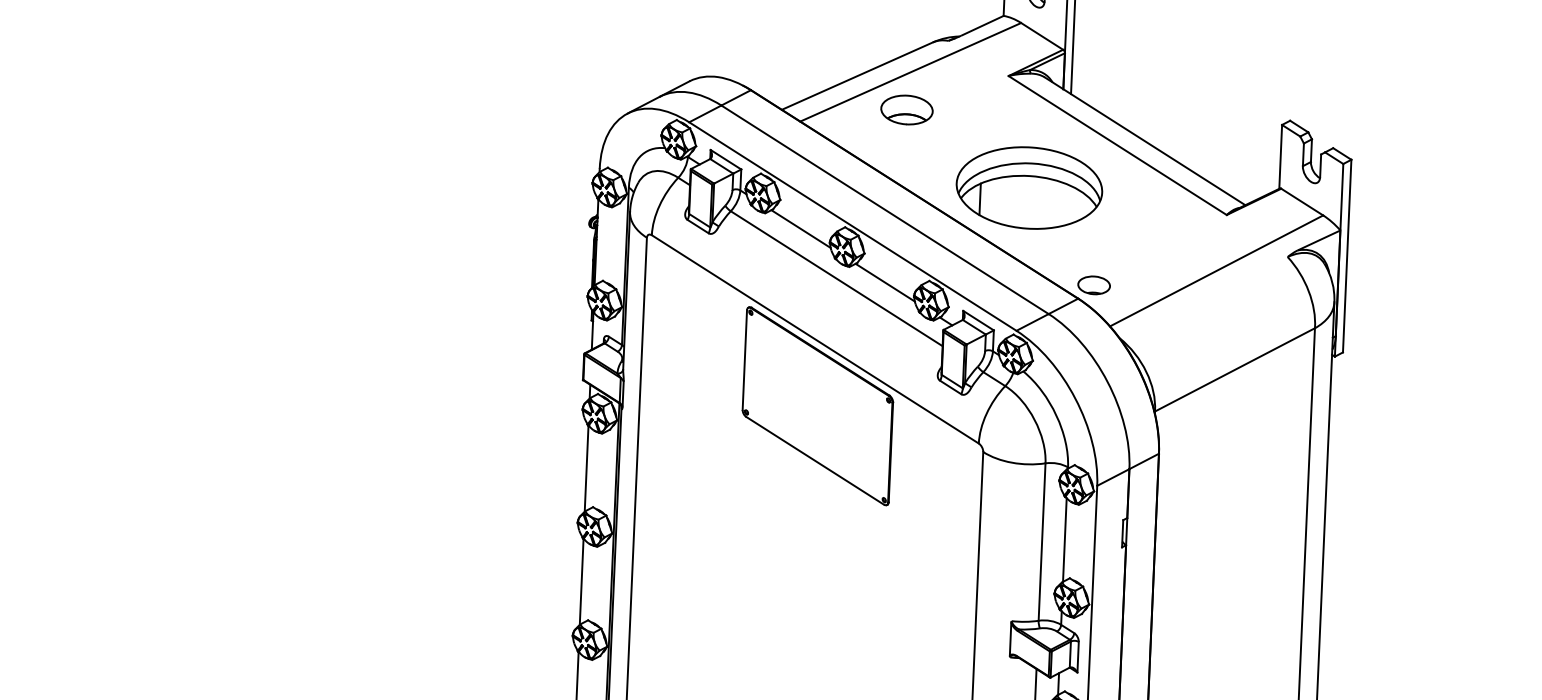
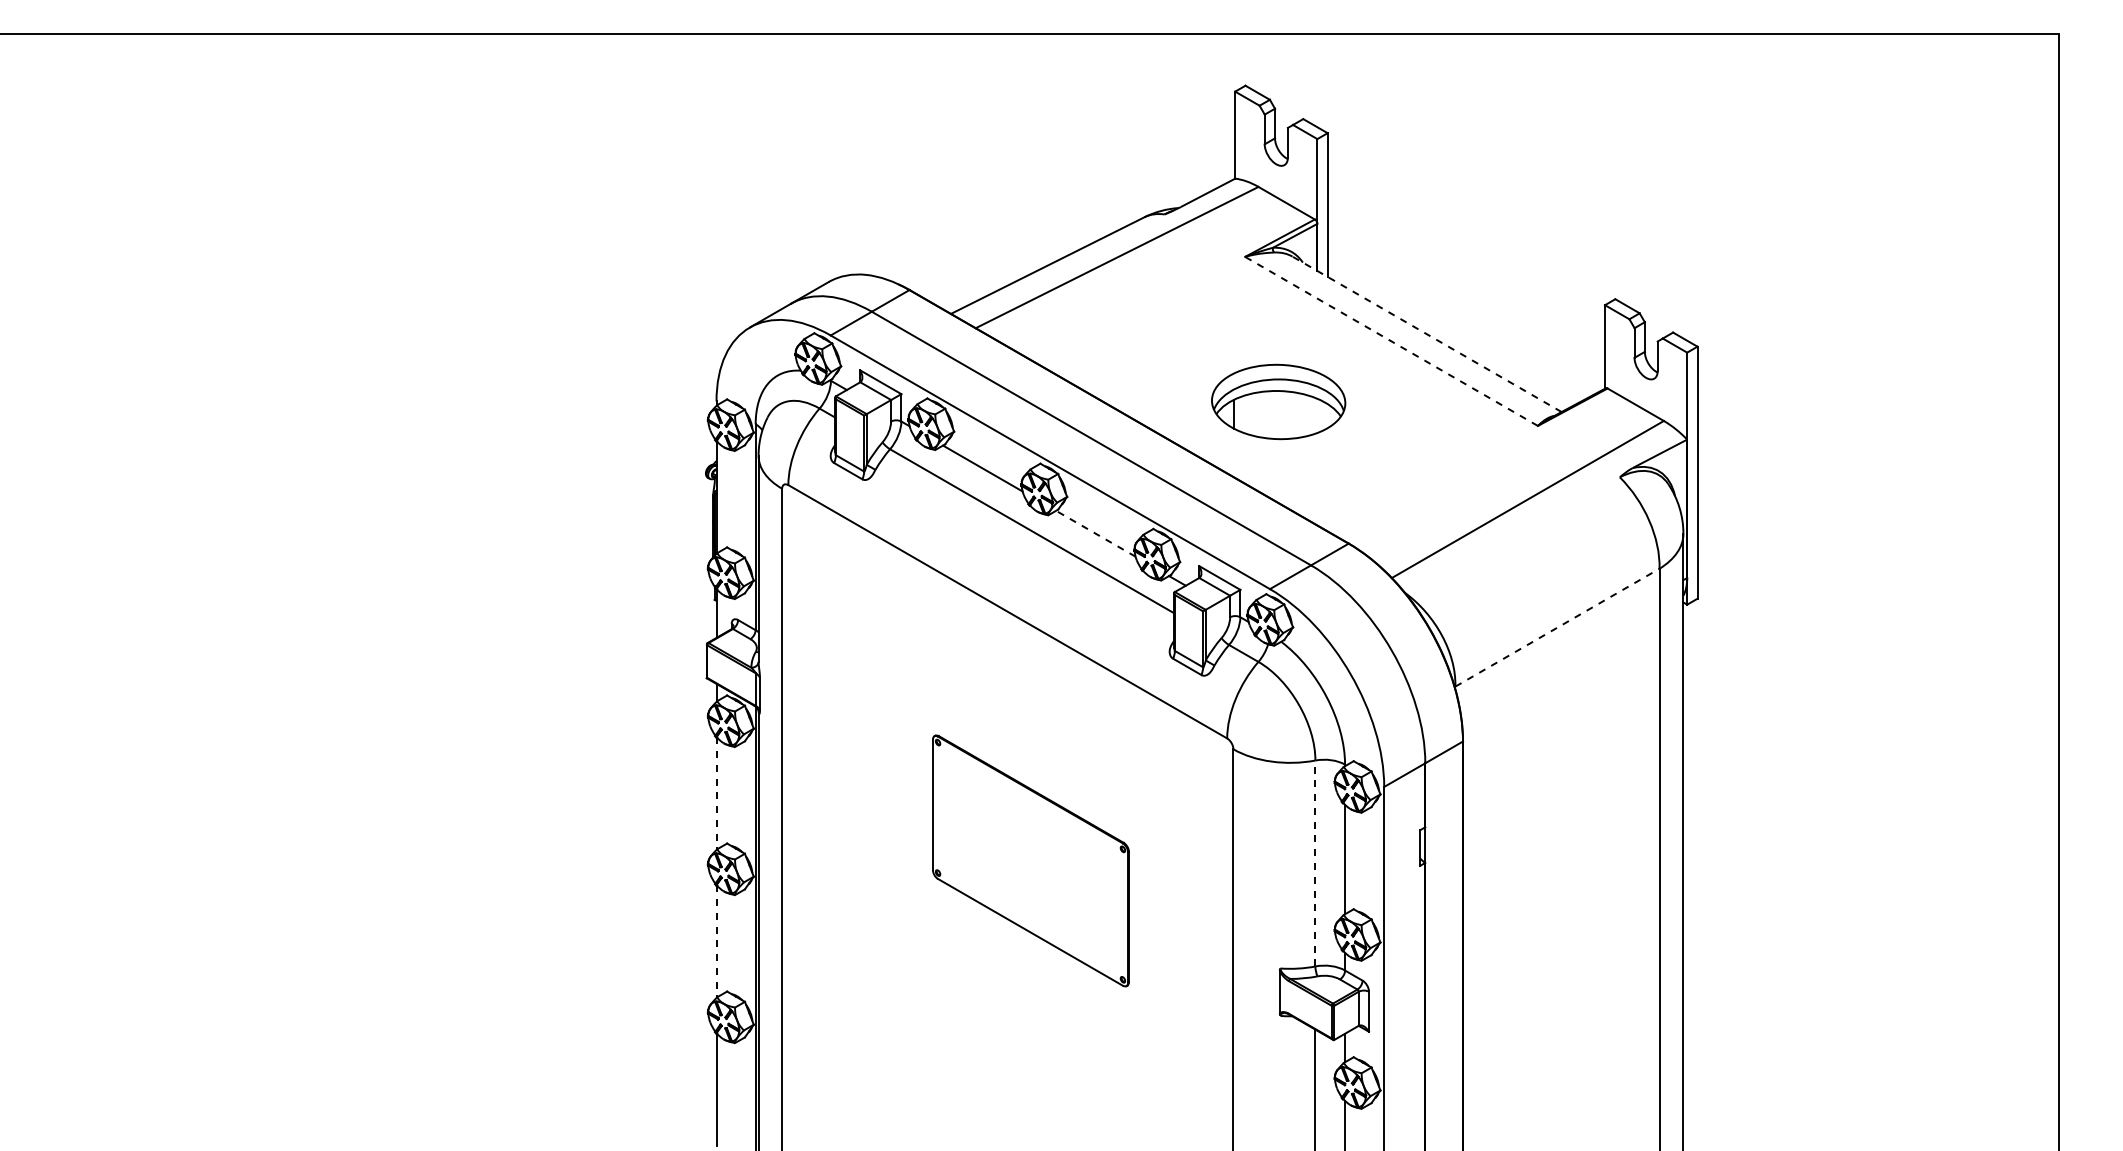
part: (906, 109) -> (1113, 306), removed
line: (1144, 141) -> (1426, 334), solid -> dashed
line: (1117, 145) -> (1391, 341), solid -> dashed
part: (1029, 187) -> (1278, 401), size x0.7
line: (885, 282) -> (1095, 533), solid -> dashed
part: (1093, 284) -> (1368, 524), removed
line: (1235, 369) -> (1557, 627), solid -> dashed
part: (817, 405) -> (1030, 860), moved
line: (586, 469) -> (716, 794), solid -> dashed
line: (1042, 542) -> (1315, 863), solid -> dashed
line: (581, 582) -> (716, 942), solid -> dashed

